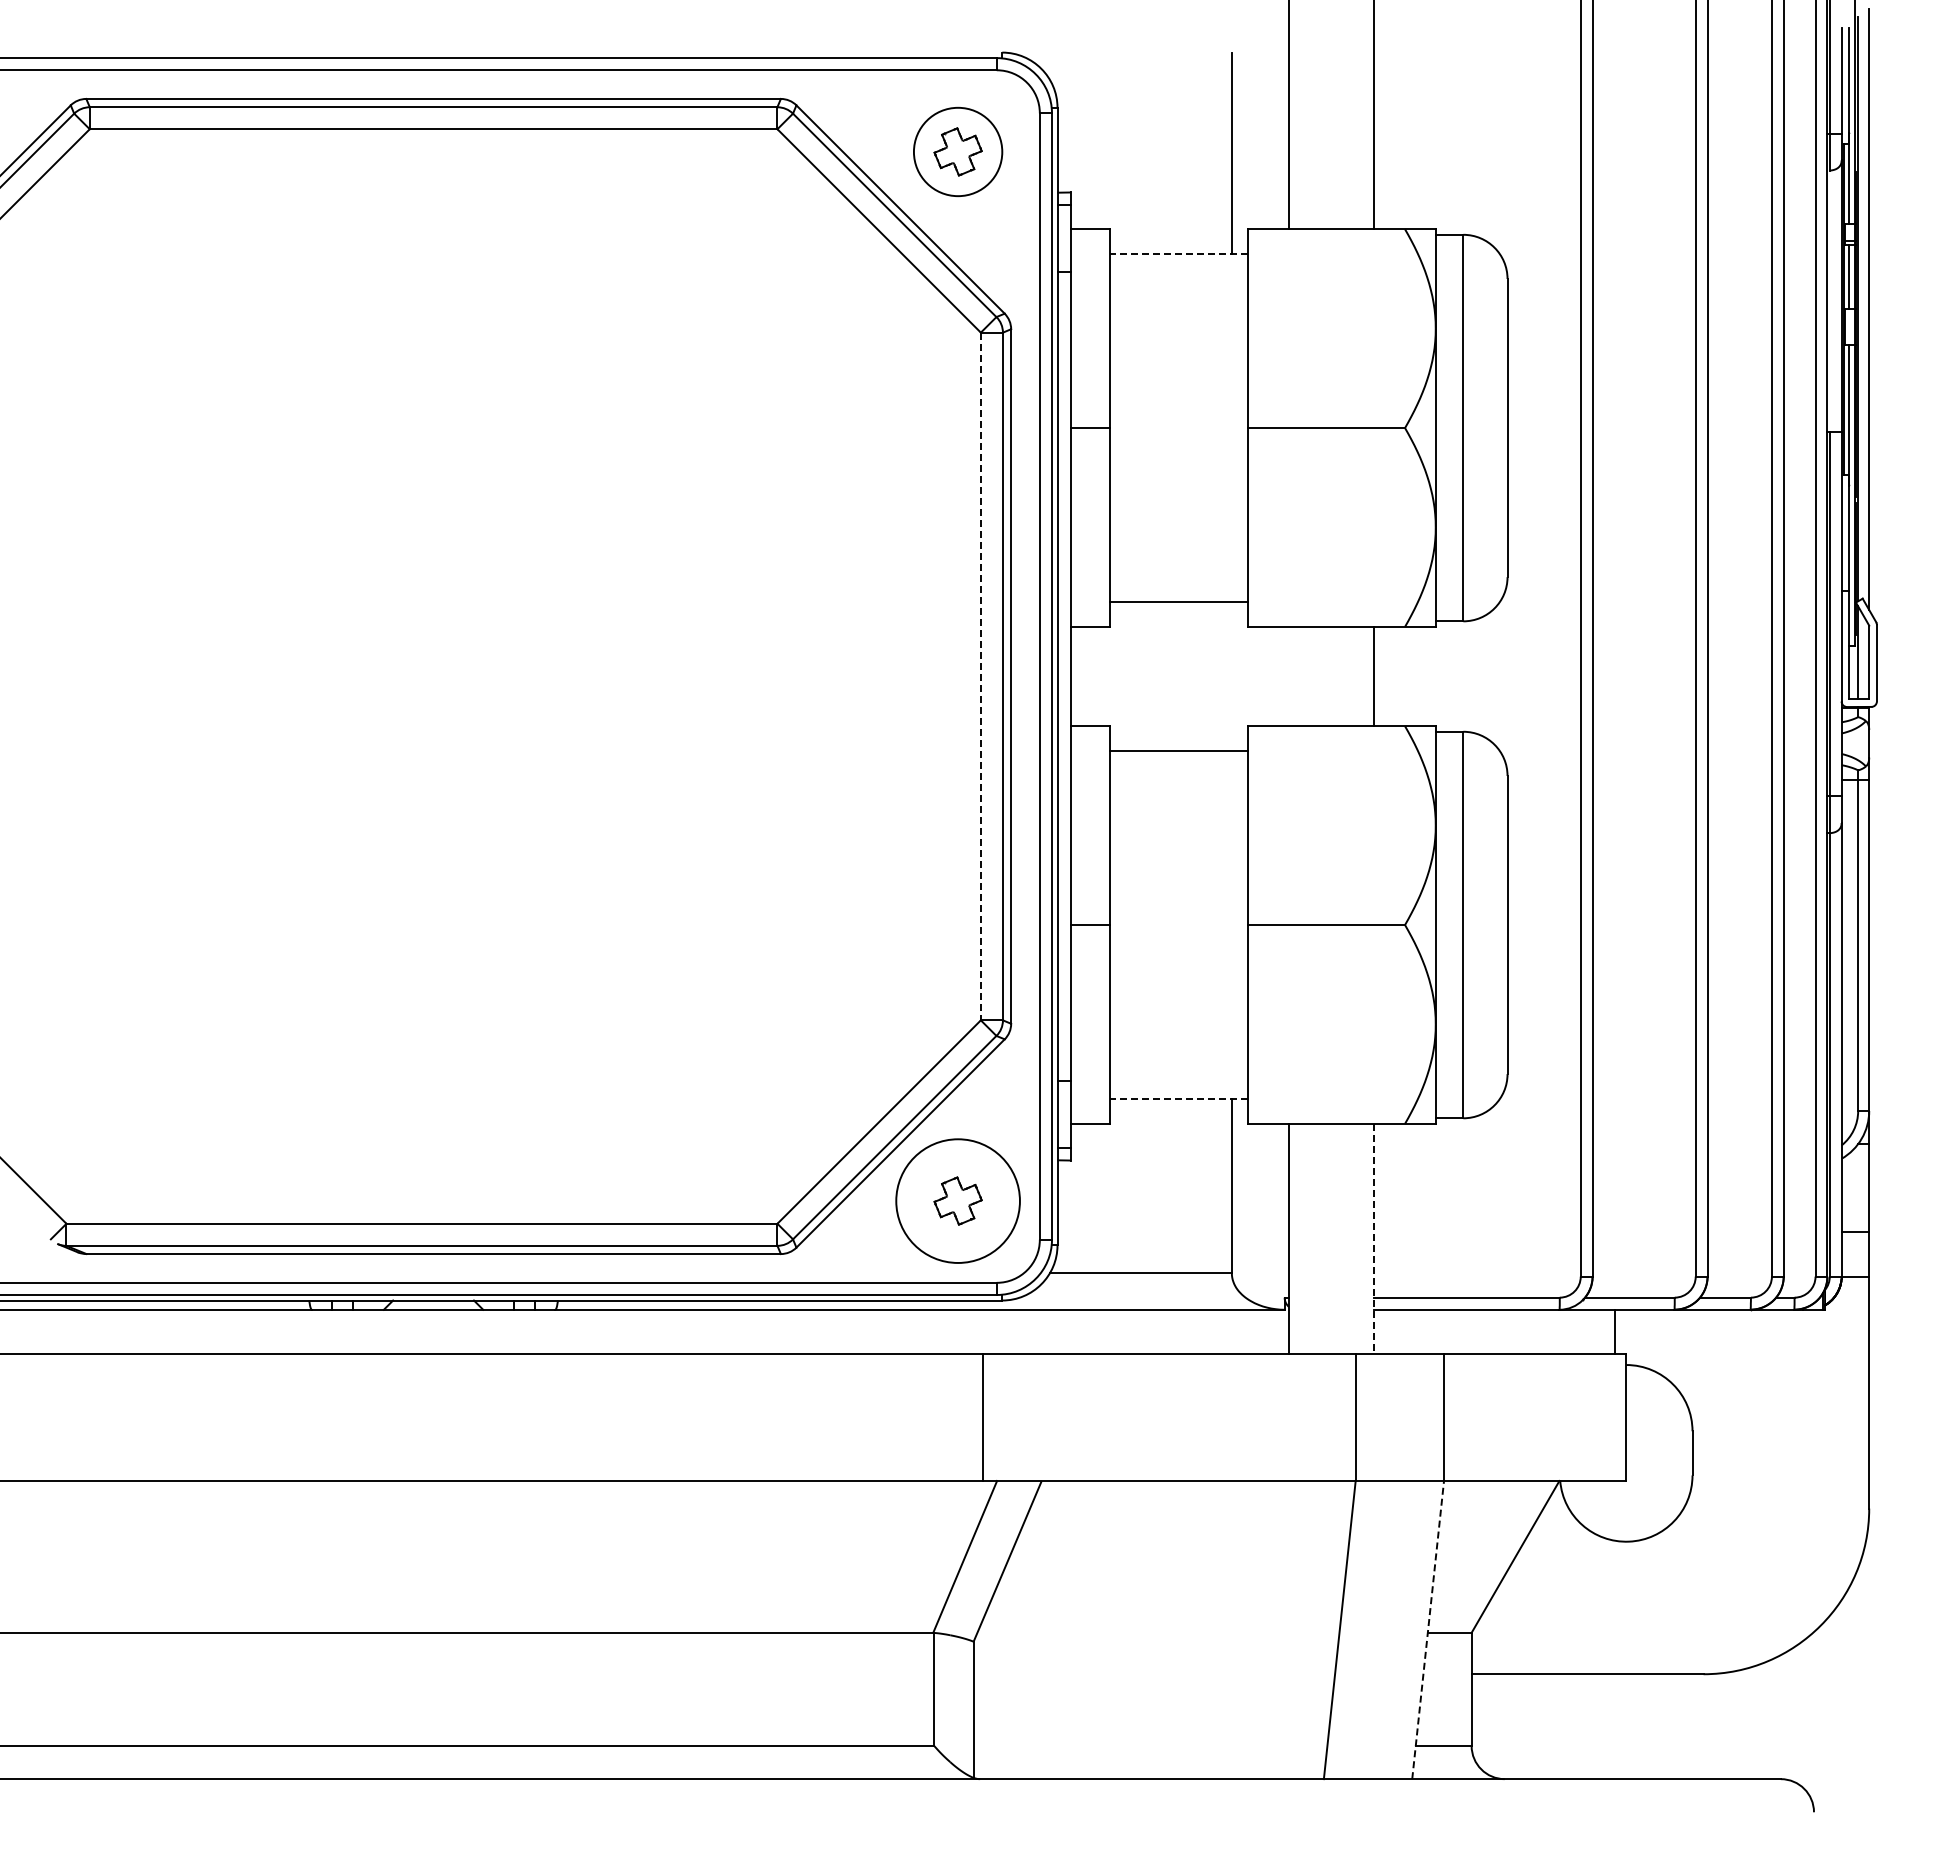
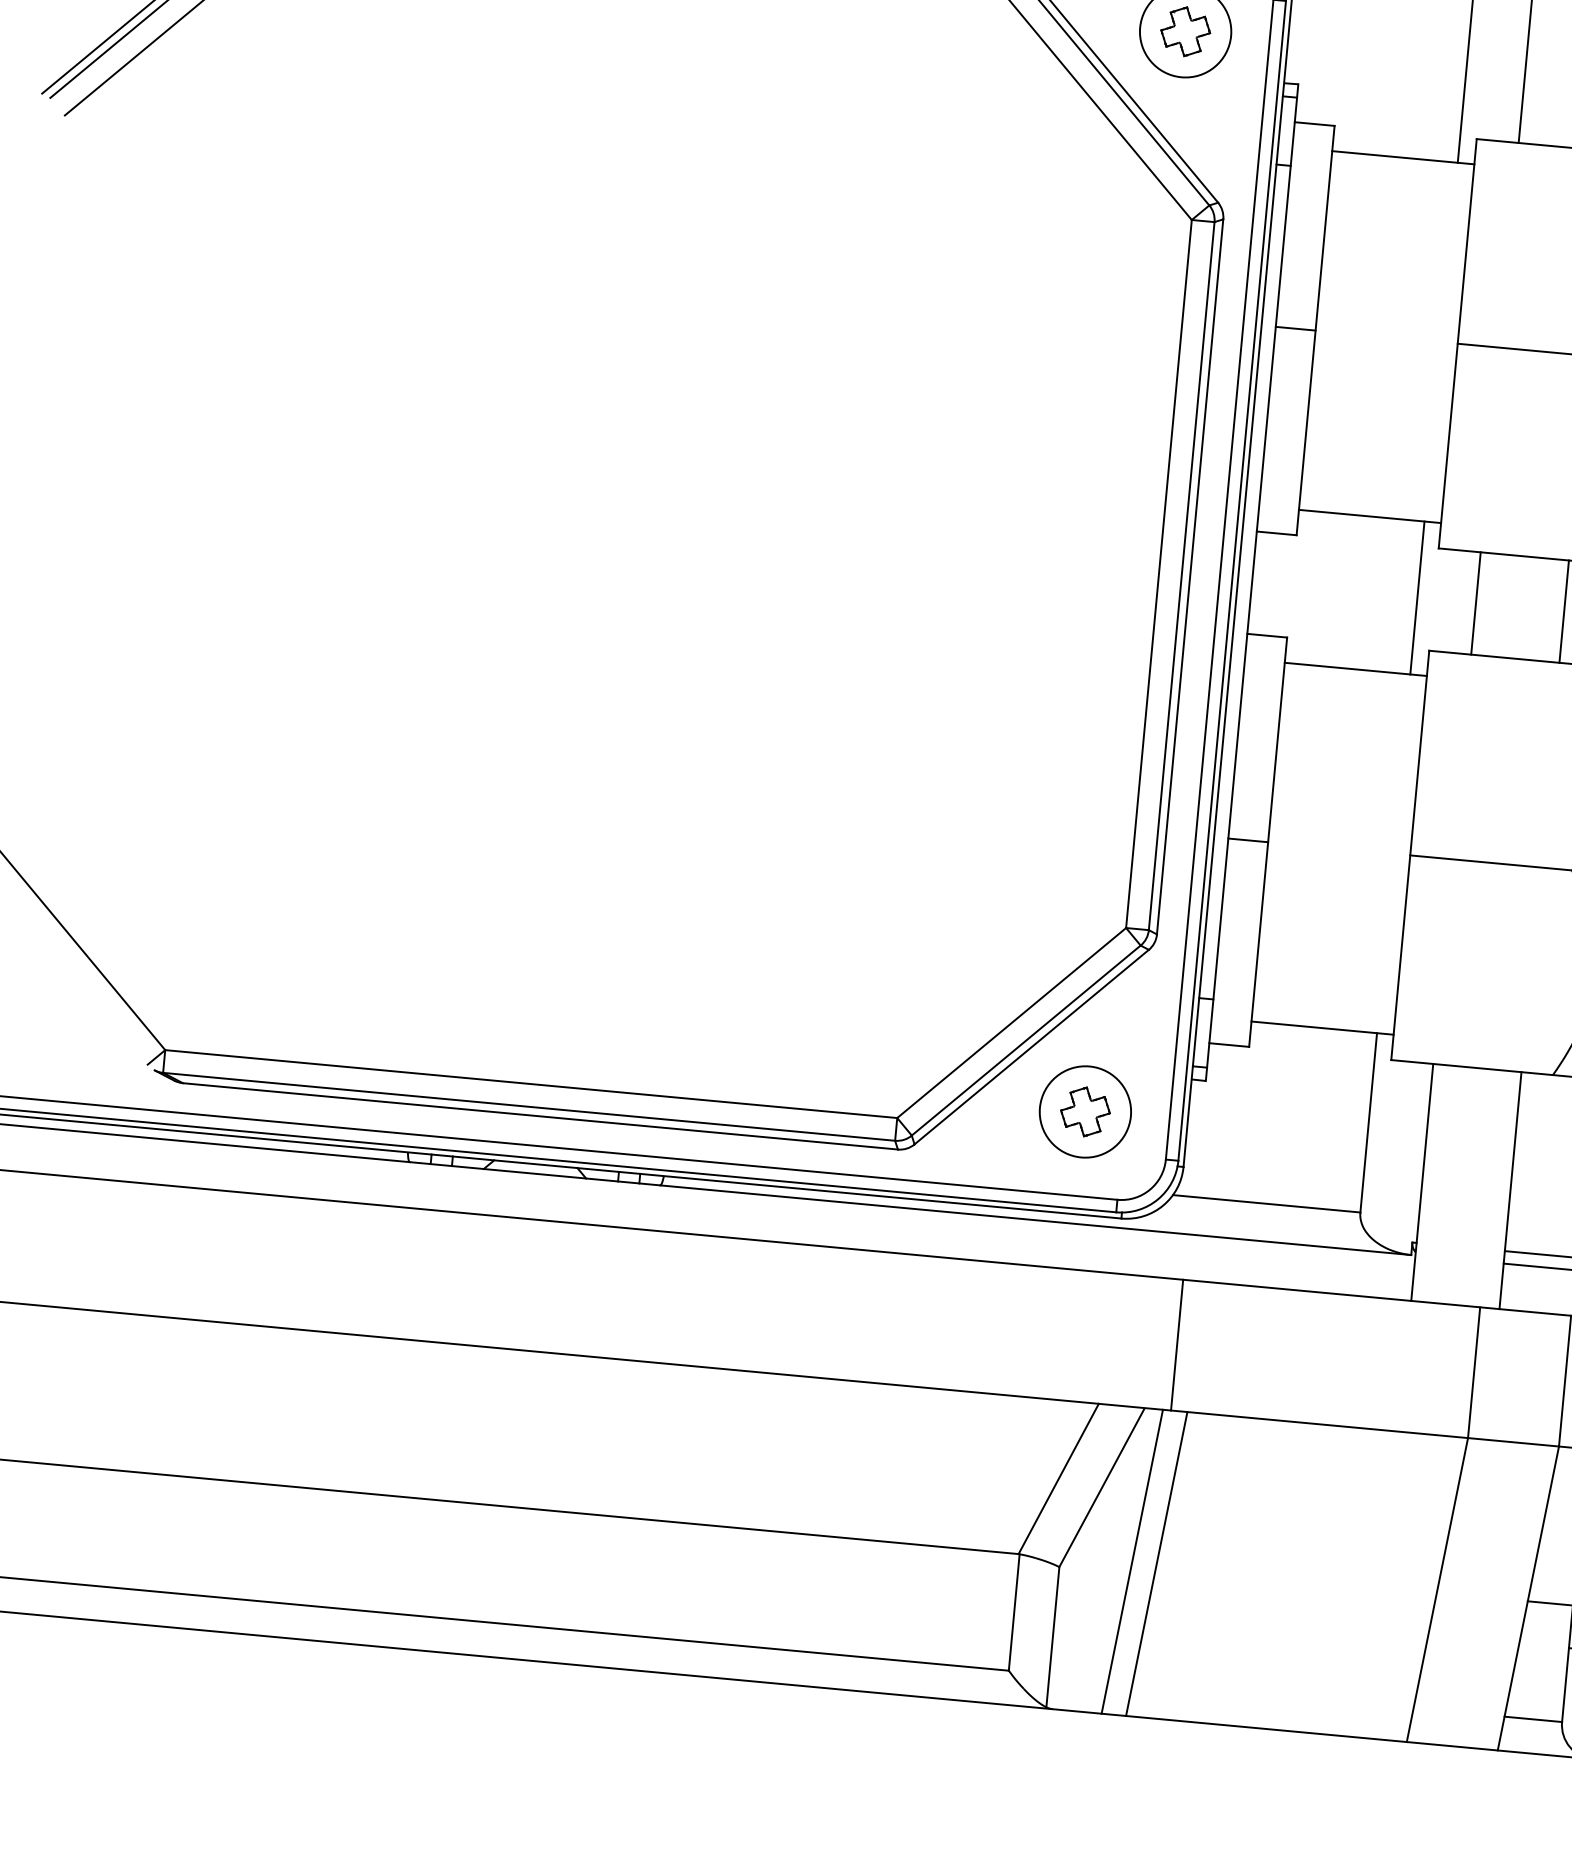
line: (1178, 253) -> (1402, 157), dashed -> solid
line: (980, 676) -> (1158, 573), dashed -> solid
line: (1231, 676) -> (1417, 597), added
line: (1288, 676) -> (1475, 603), added
line: (1178, 1099) -> (1322, 1028), dashed -> solid
circle: (957, 1200) -> (1084, 1111), size x0.71
line: (1374, 1239) -> (1510, 1191), dashed -> solid
line: (983, 1416) -> (1177, 1344), moved
line: (1043, 1629) -> (1132, 1561), added
line: (1067, 1629) -> (1157, 1563), added
line: (1428, 1630) -> (1528, 1598), dashed -> solid

